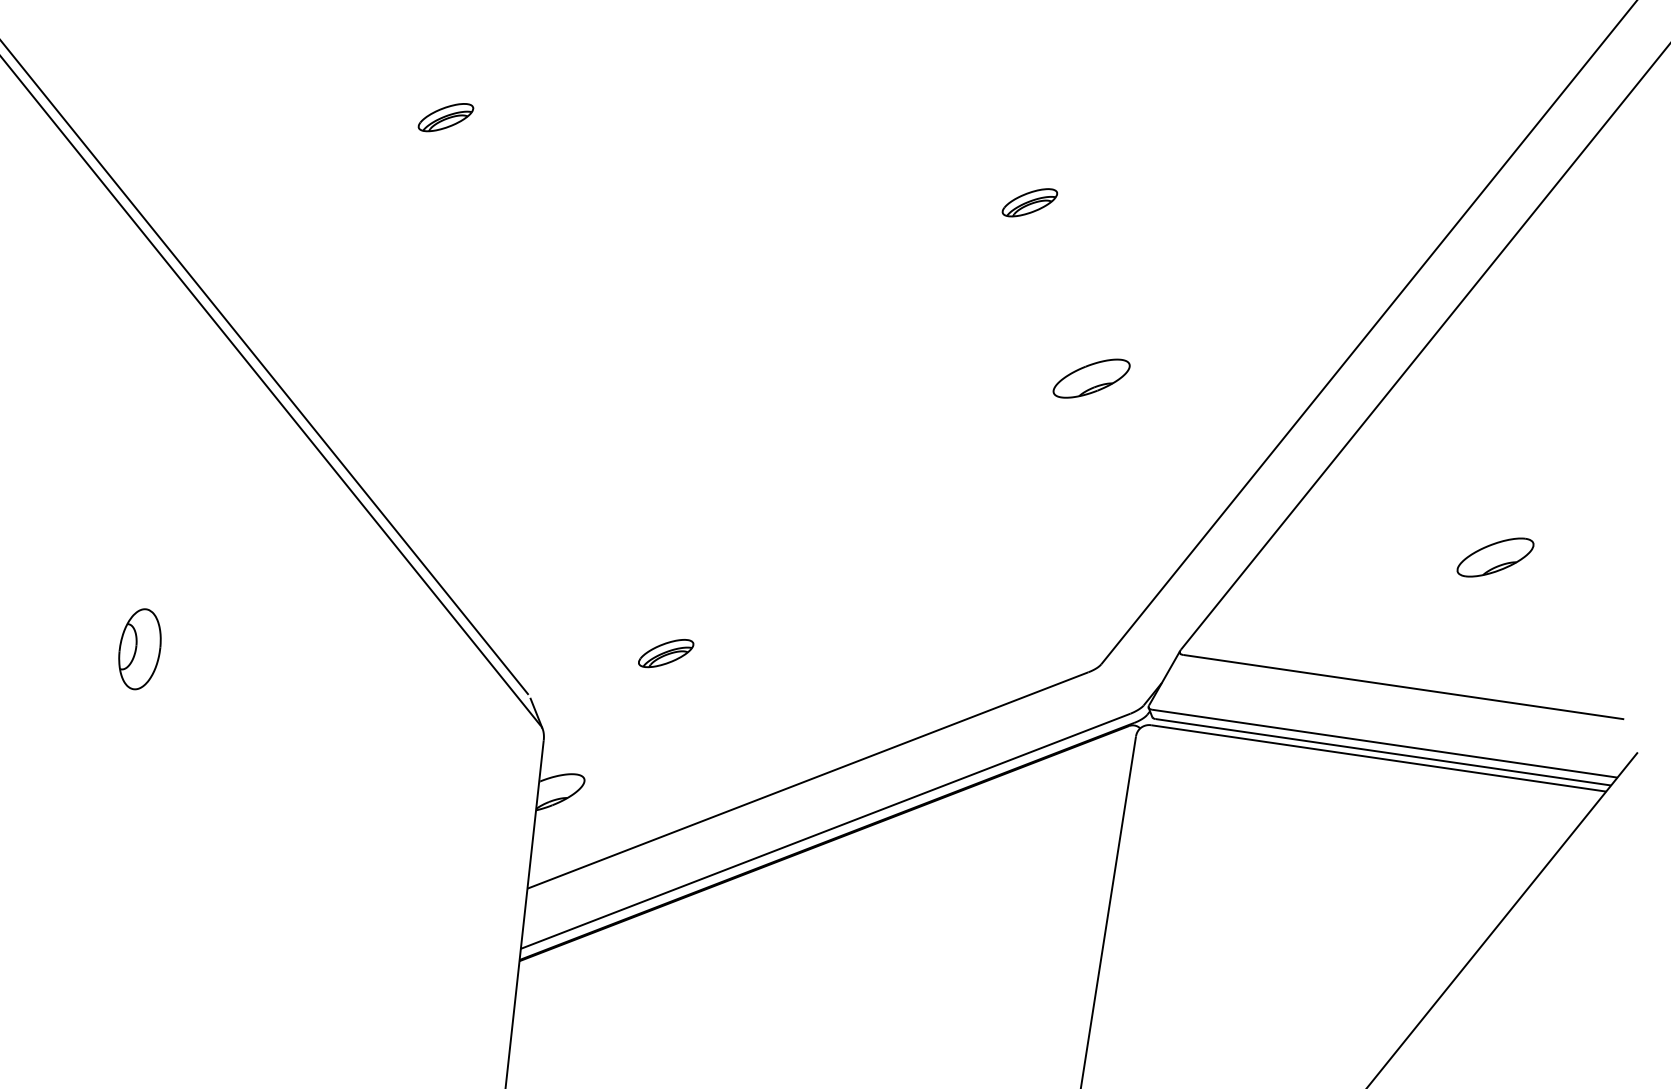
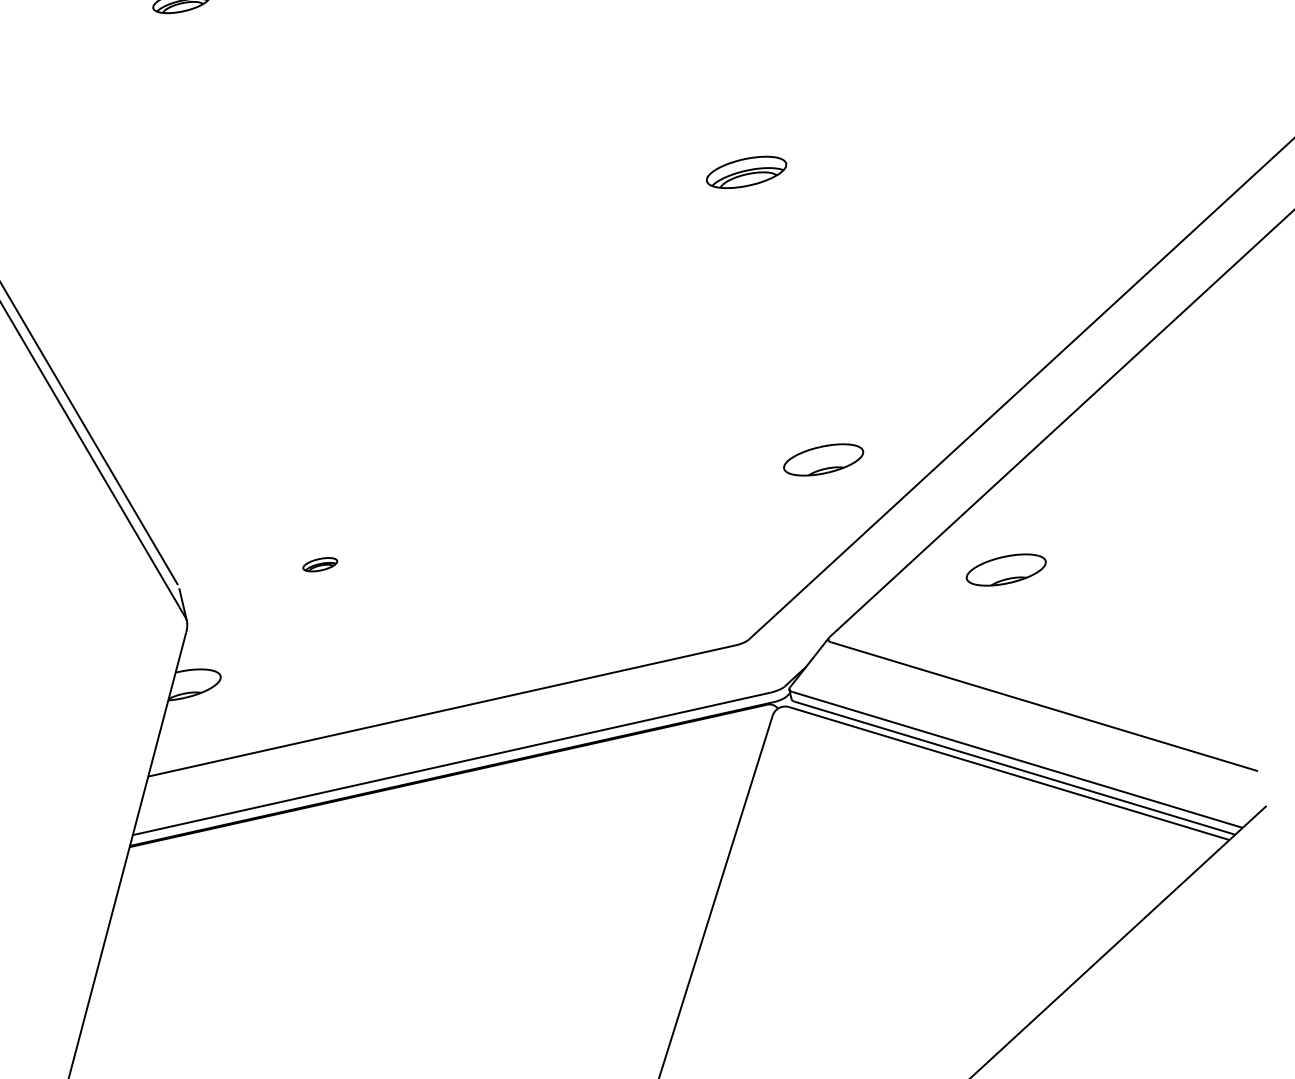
part: (1029, 202) -> (746, 172), size x1.4
part: (1091, 378) -> (823, 459), moved
part: (1495, 557) -> (1006, 569), moved
part: (666, 653) -> (320, 564), size x0.6

